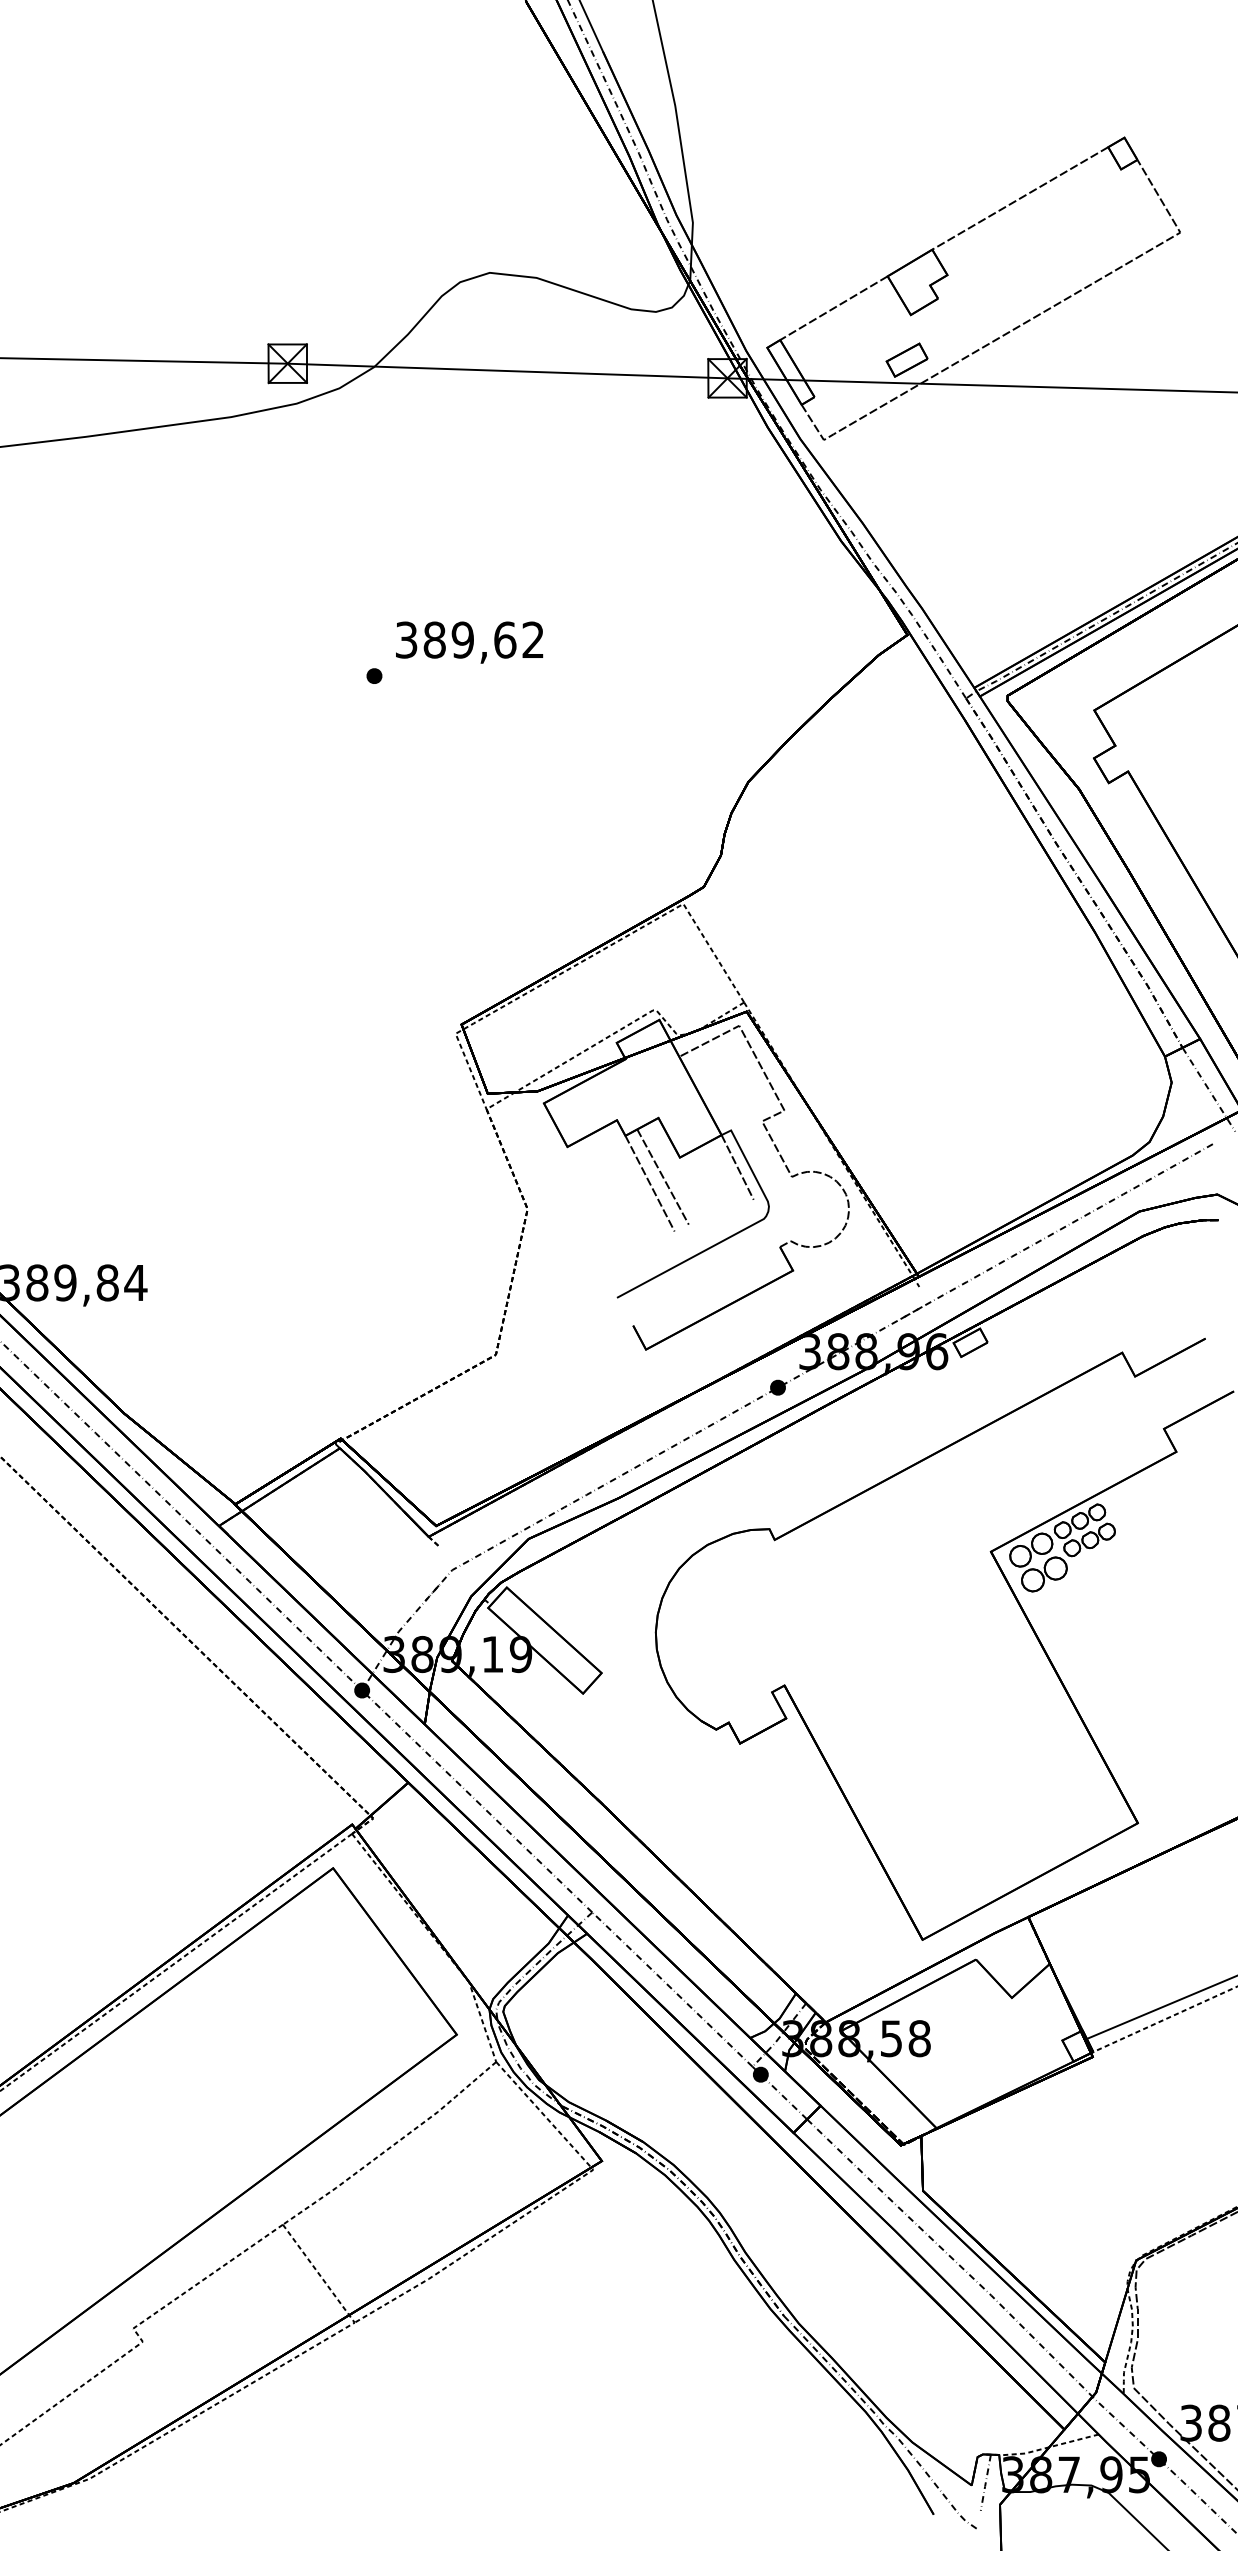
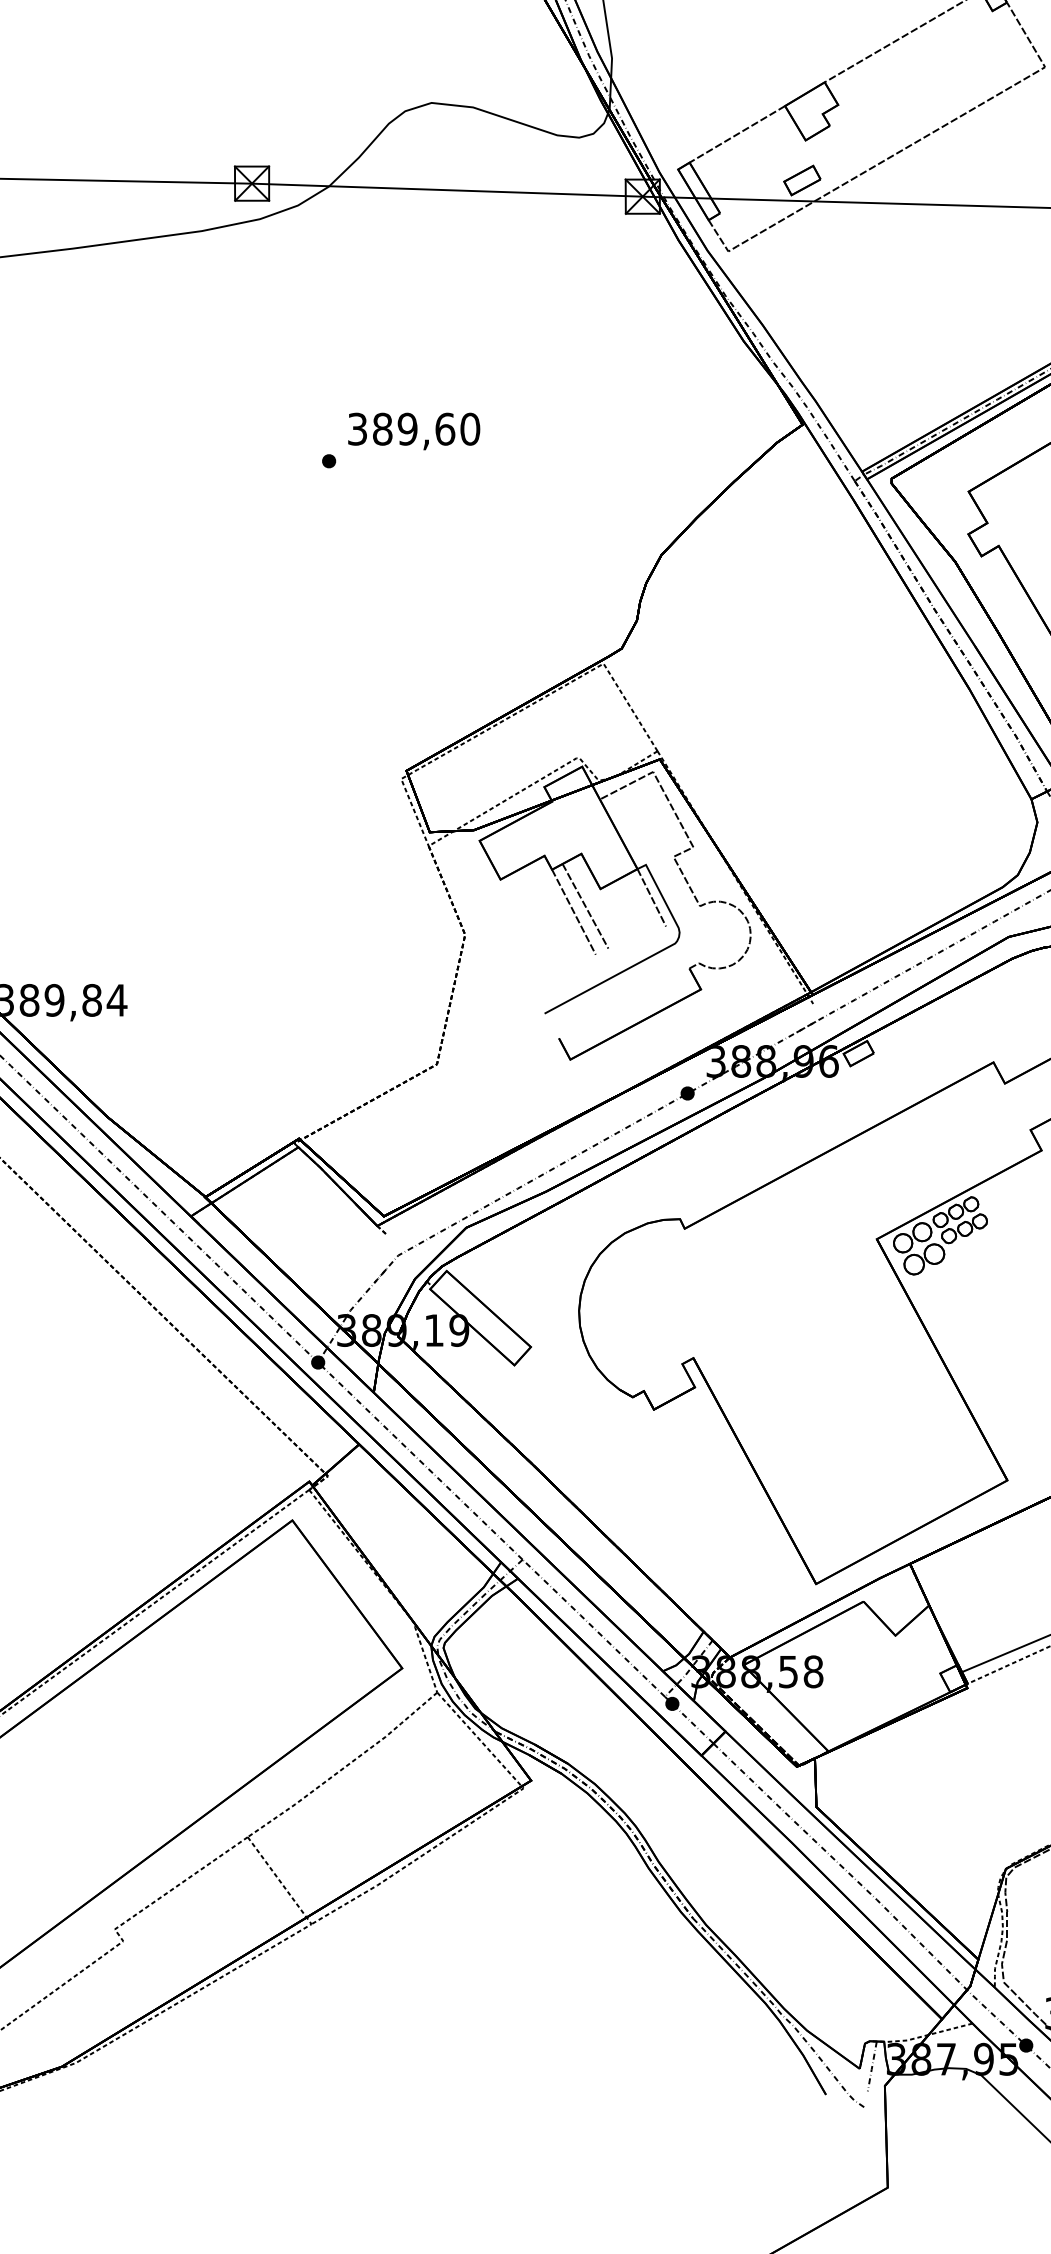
text: (533, 639) -> (470, 428), 389,62 -> 389,60

